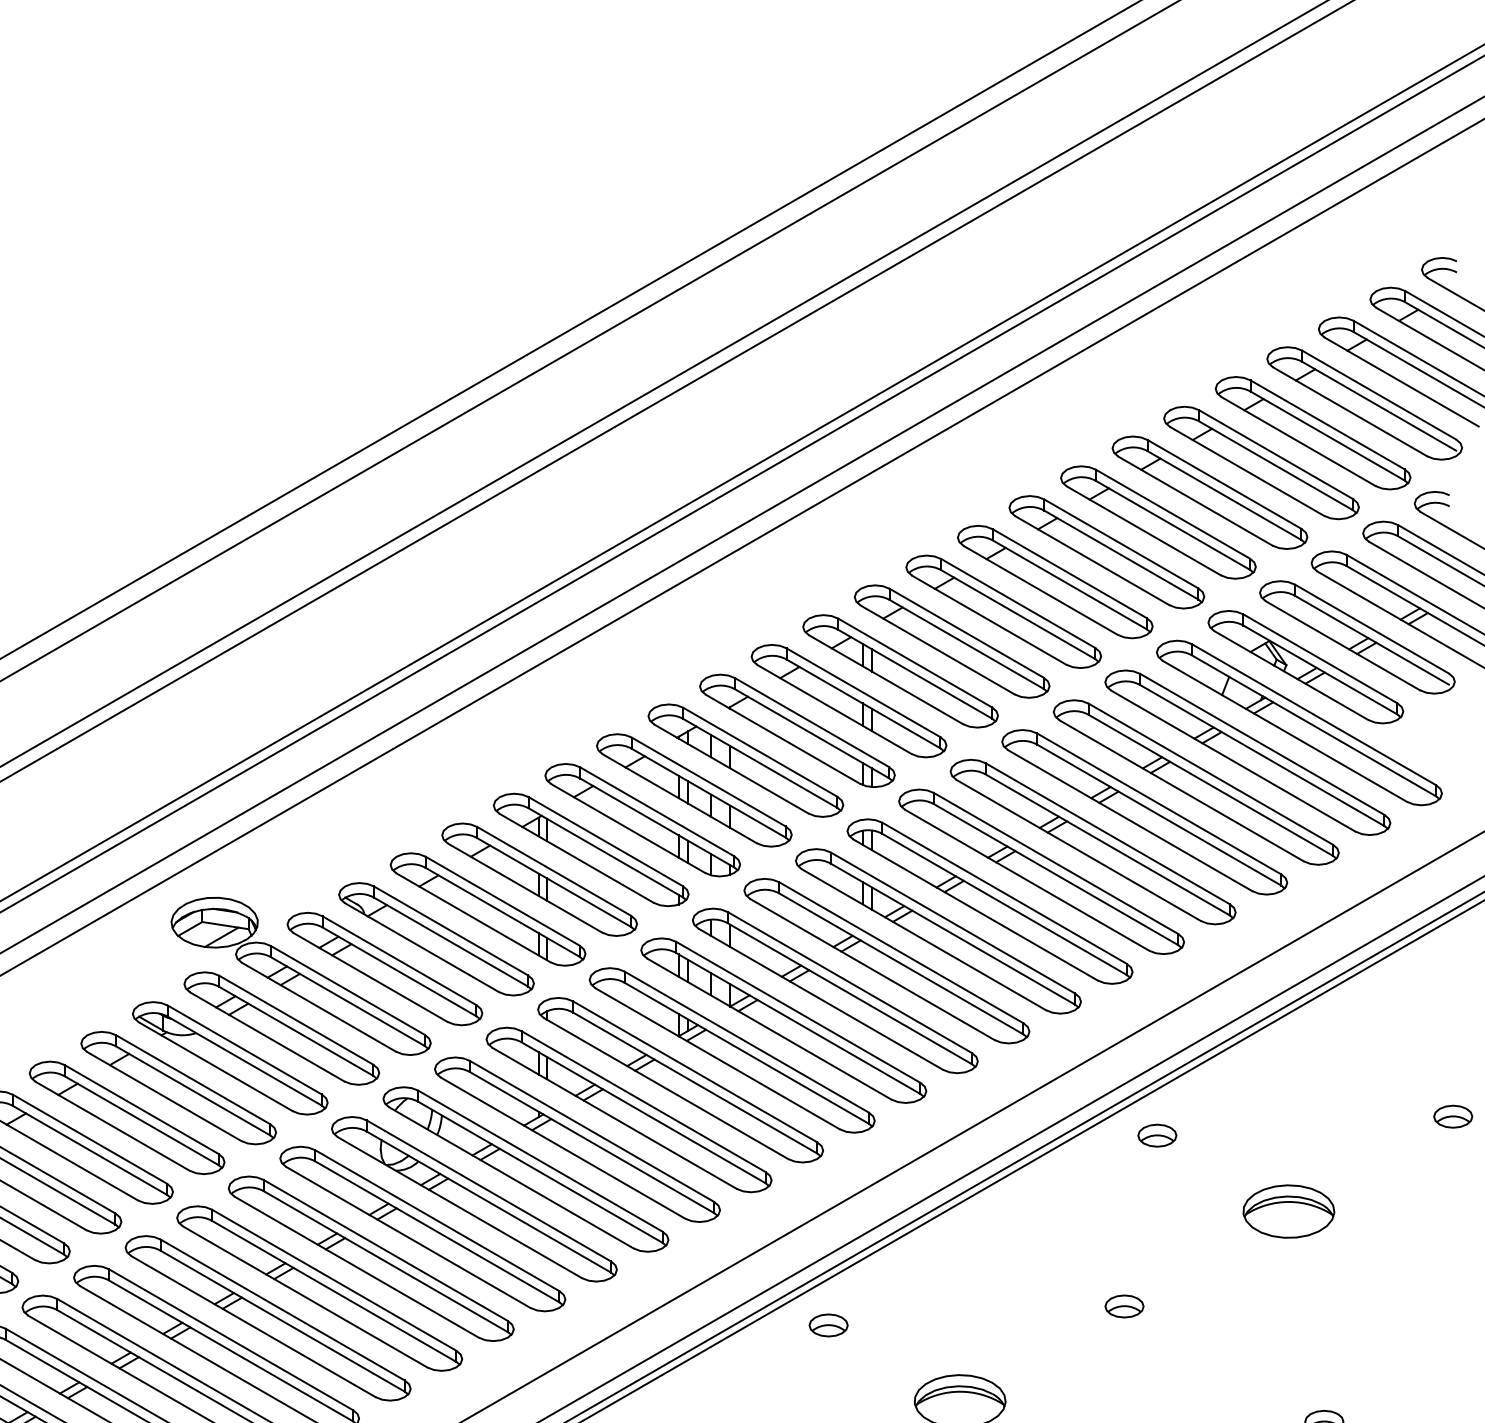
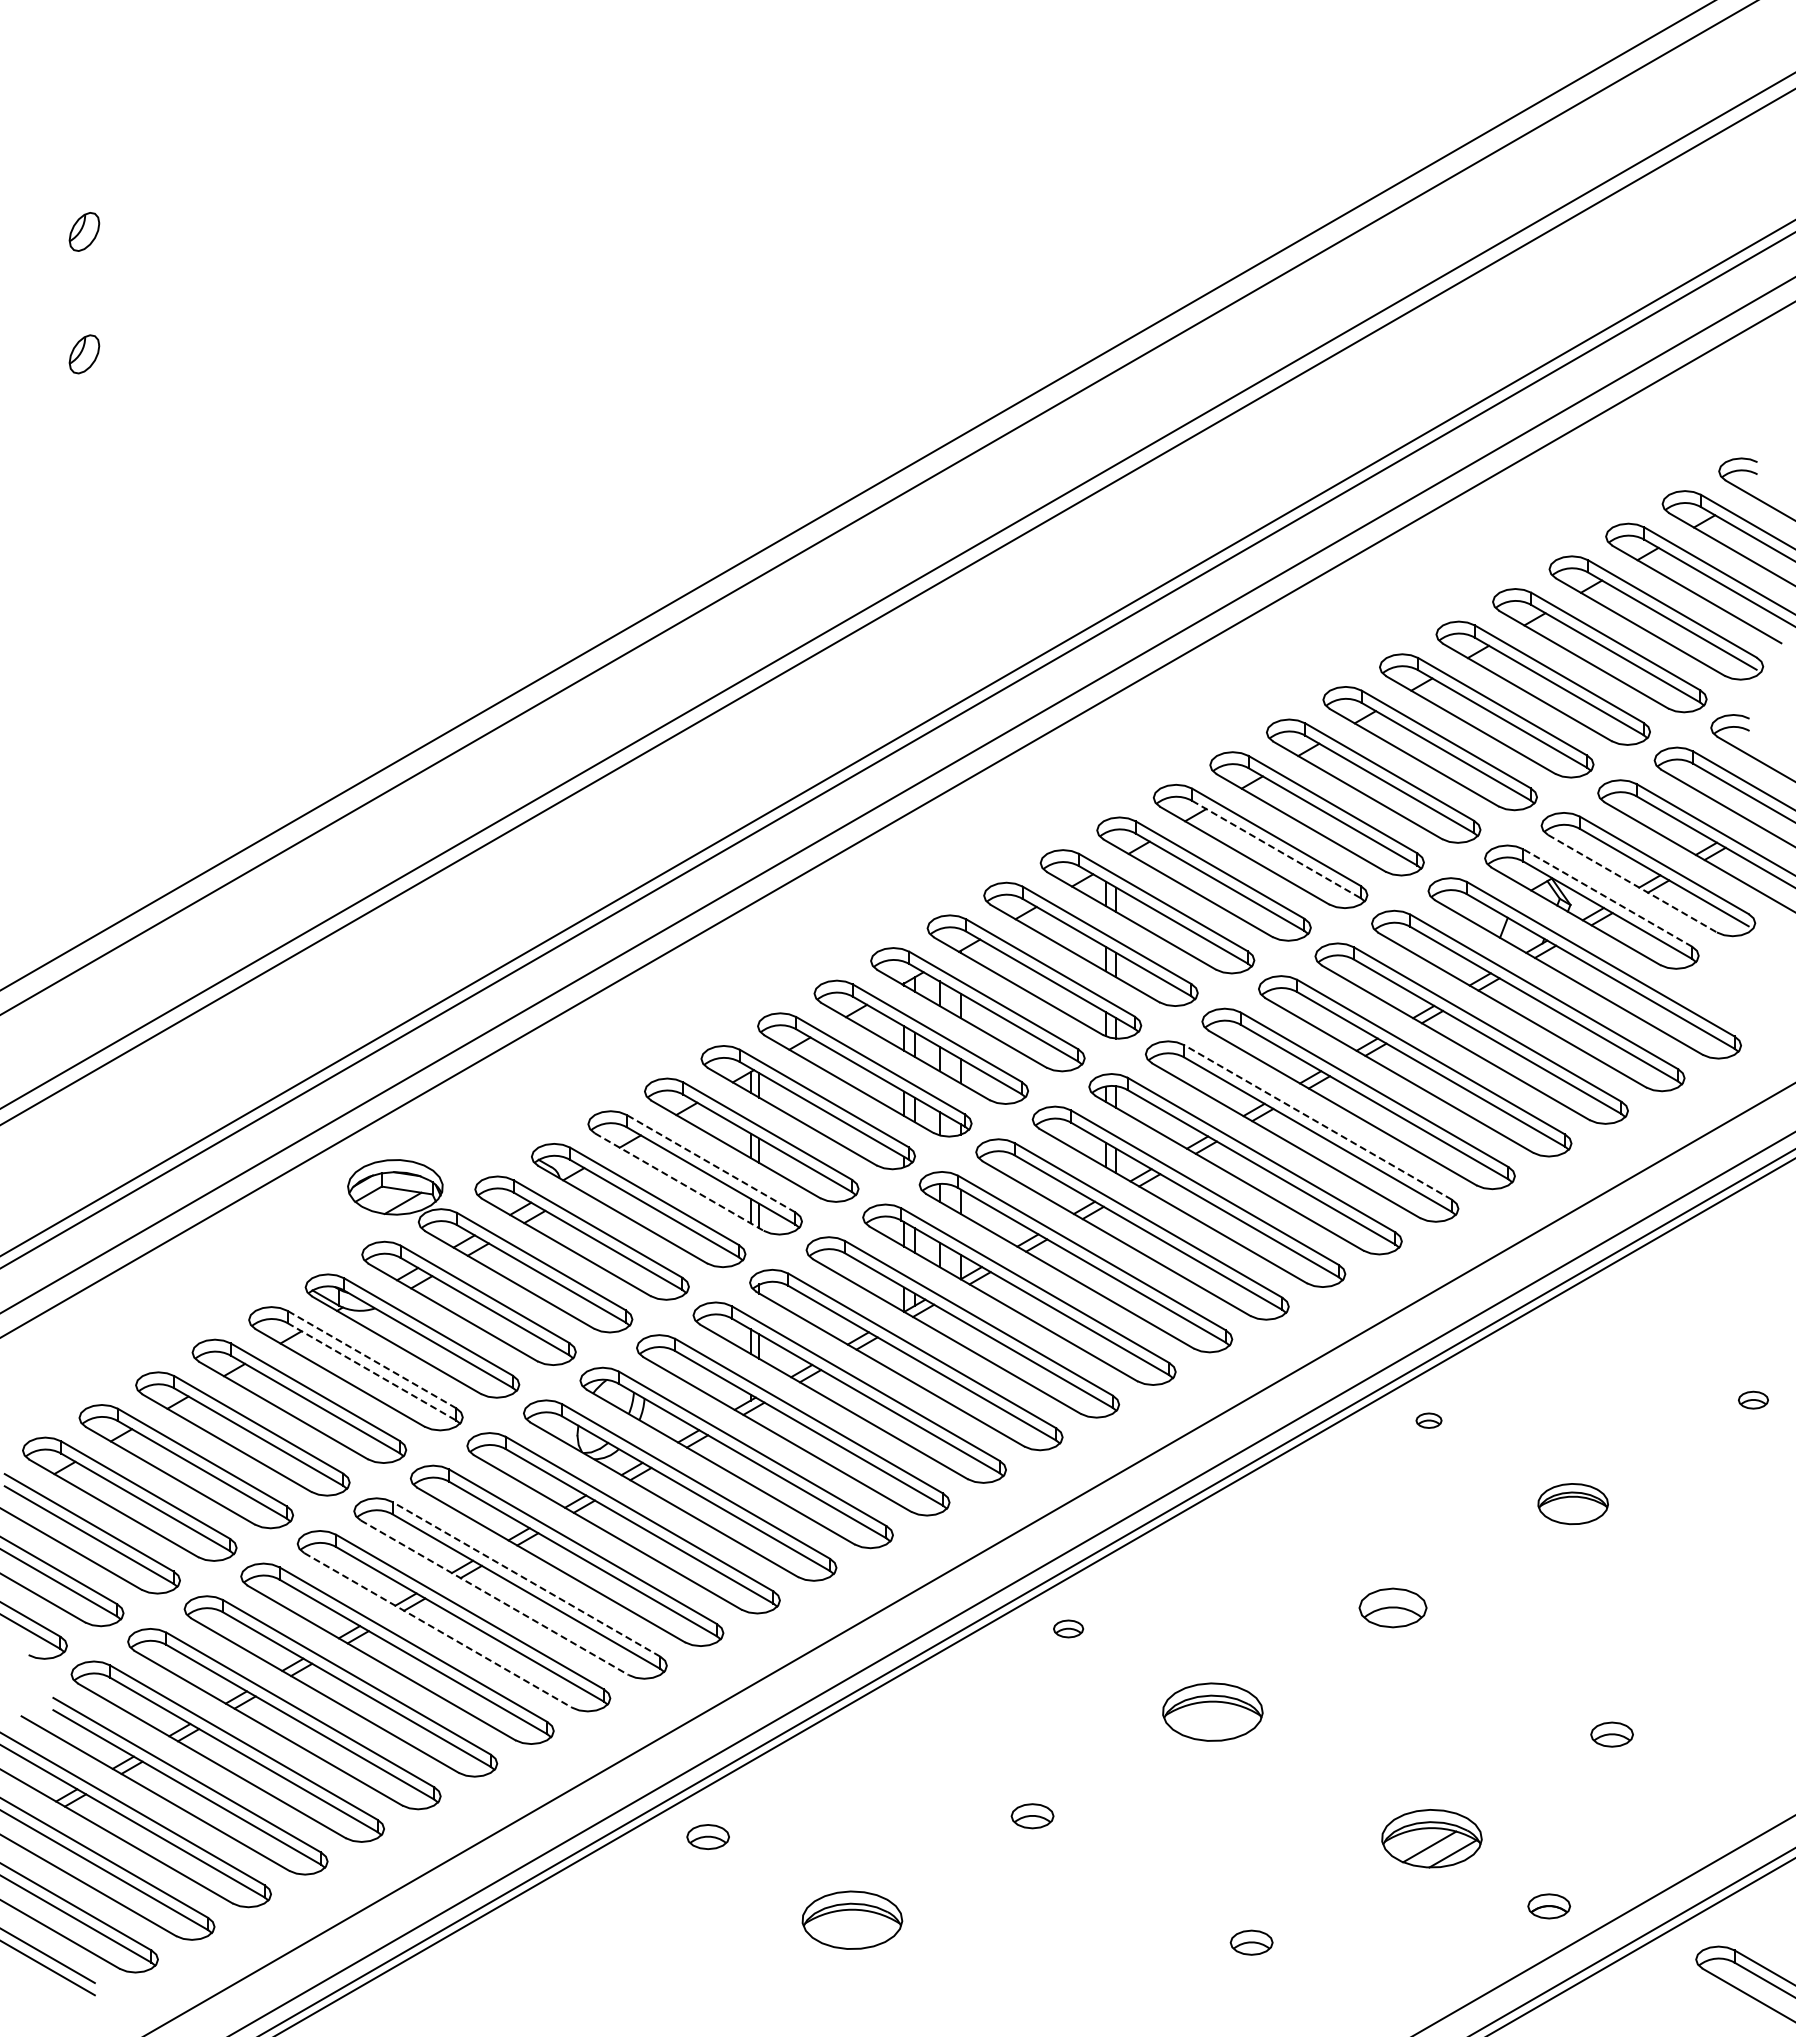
line: (1018, 614) -> (1276, 849), solid -> dashed
line: (1342, 645) -> (1632, 883), solid -> dashed
line: (1320, 658) -> (1607, 897), solid -> dashed
line: (1056, 863) -> (1318, 1122), solid -> dashed
line: (502, 900) -> (710, 1163), solid -> dashed
line: (473, 918) -> (679, 1182), solid -> dashed
line: (192, 1079) -> (371, 1359), solid -> dashed
line: (193, 1091) -> (372, 1372), solid -> dashed
part: (1453, 1117) -> (1753, 1400), size x0.7
part: (1156, 1135) -> (1428, 1420), size x0.6
part: (1288, 1211) -> (1572, 1503), size x0.7
line: (334, 1280) -> (526, 1579), solid -> dashed
line: (305, 1296) -> (494, 1597), solid -> dashed
part: (1124, 1306) -> (1392, 1608), size x1.6
part: (828, 1325) -> (1068, 1628), size x0.7
line: (253, 1326) -> (438, 1630), solid -> dashed

